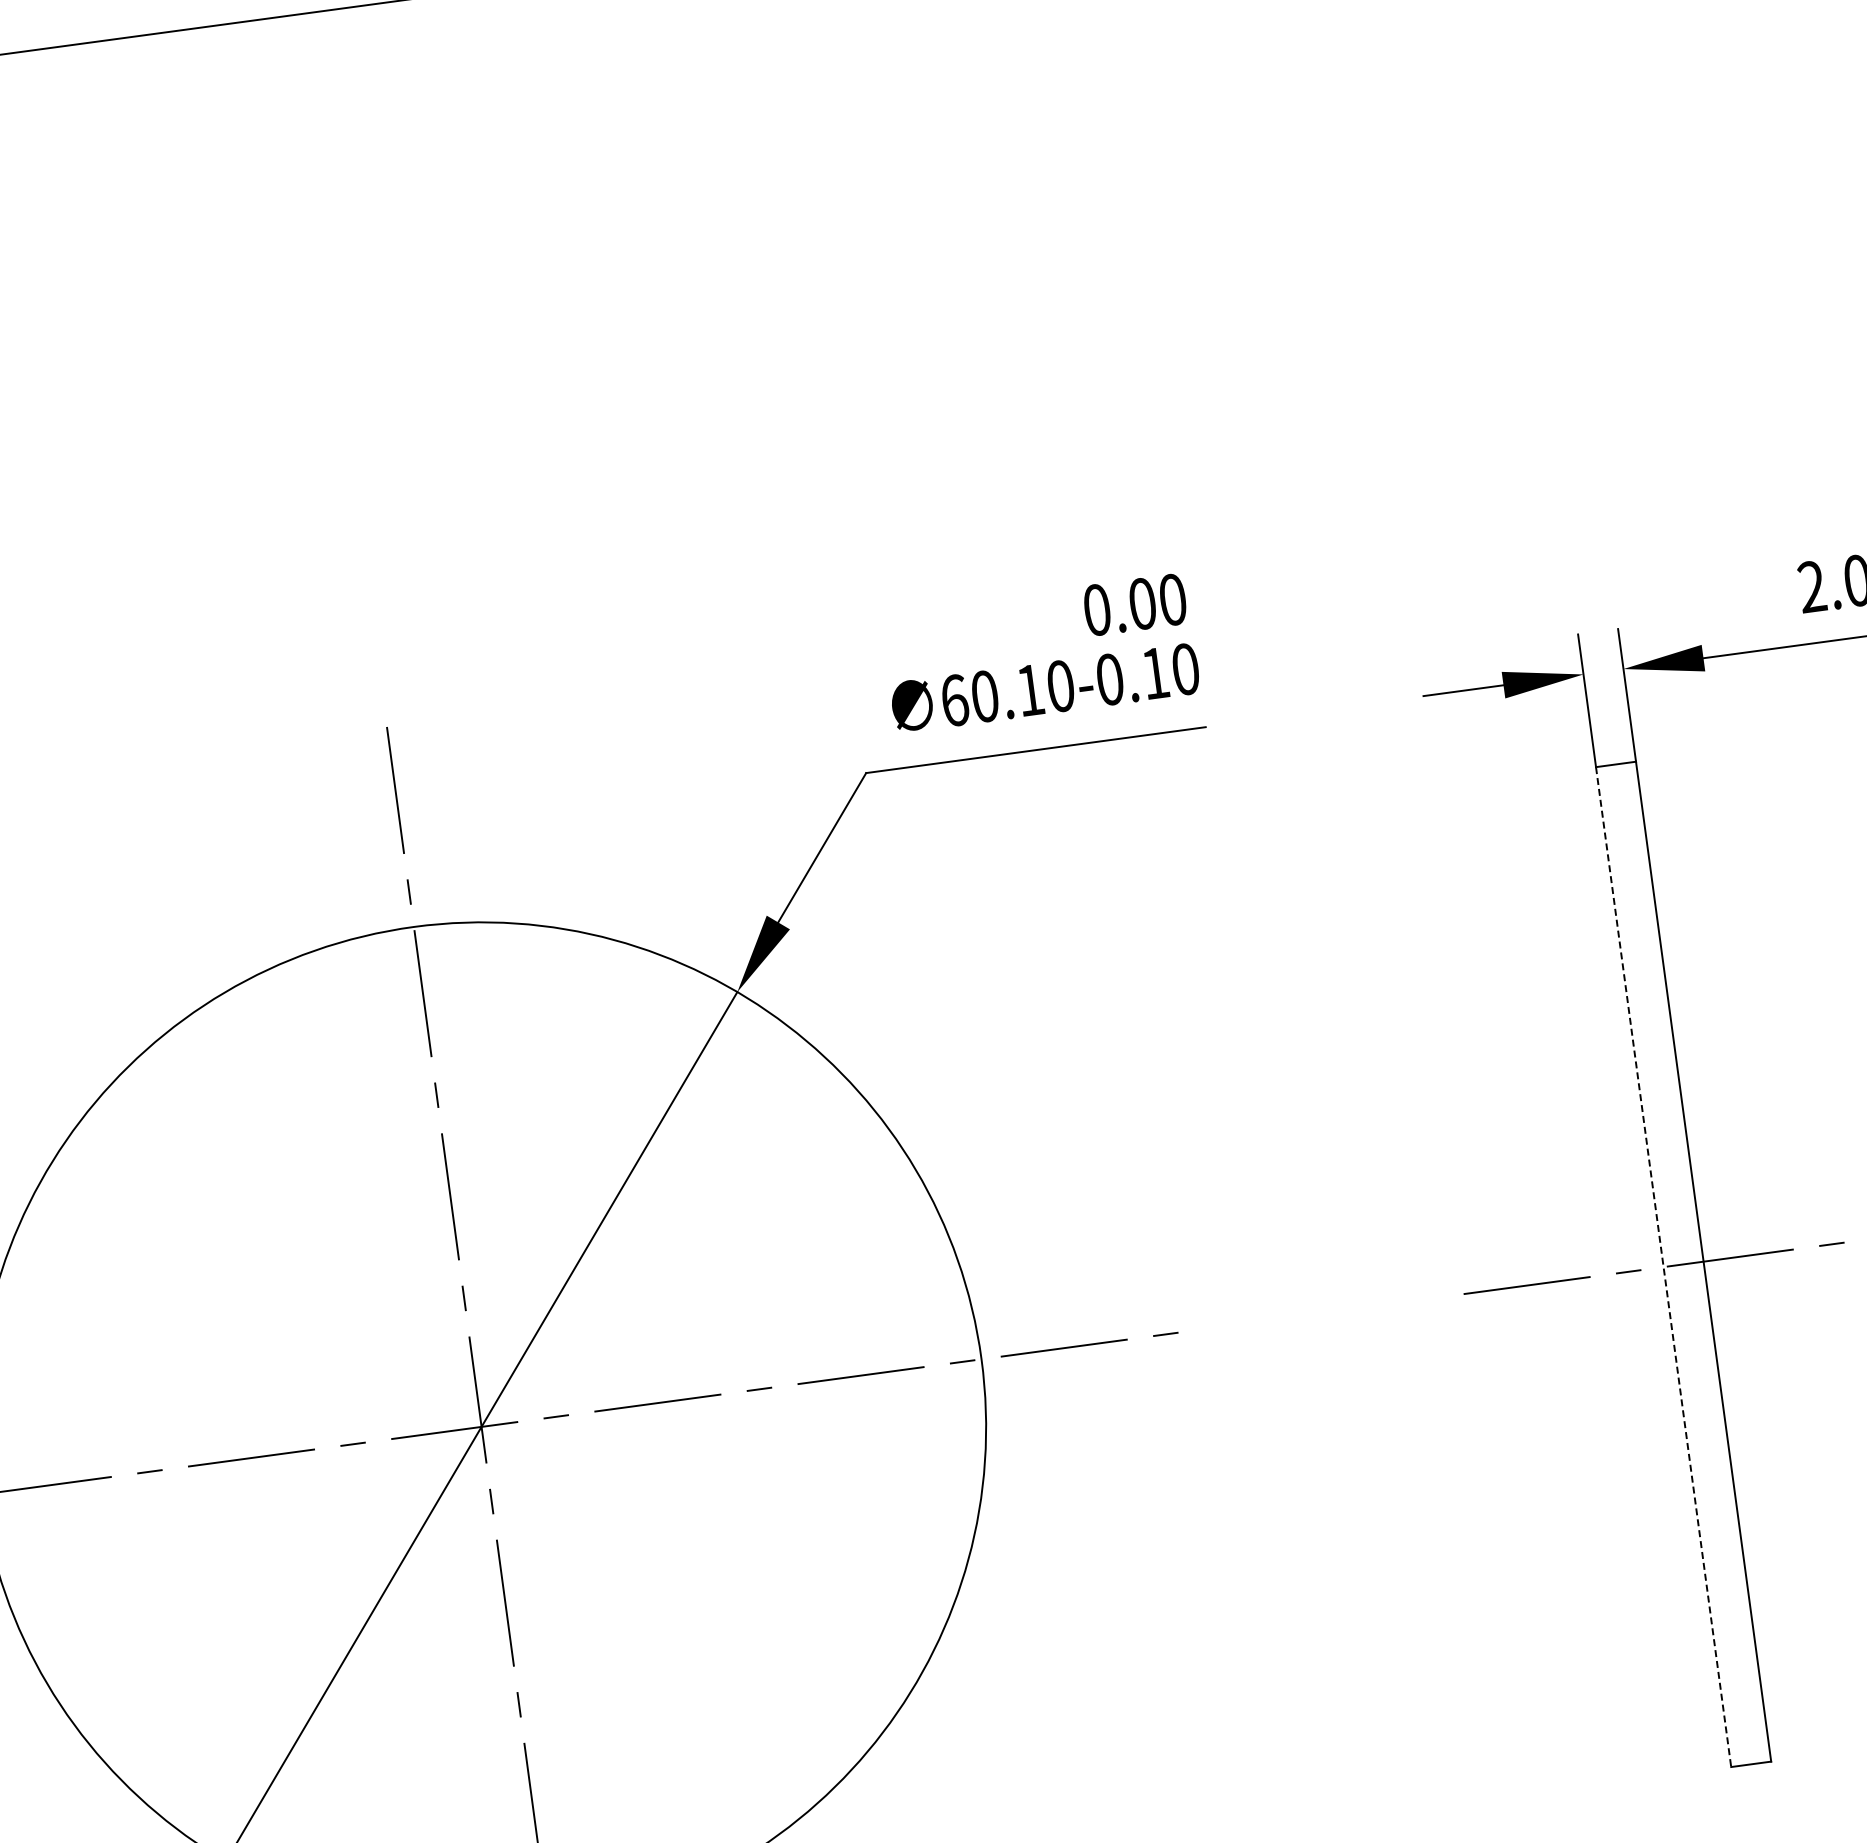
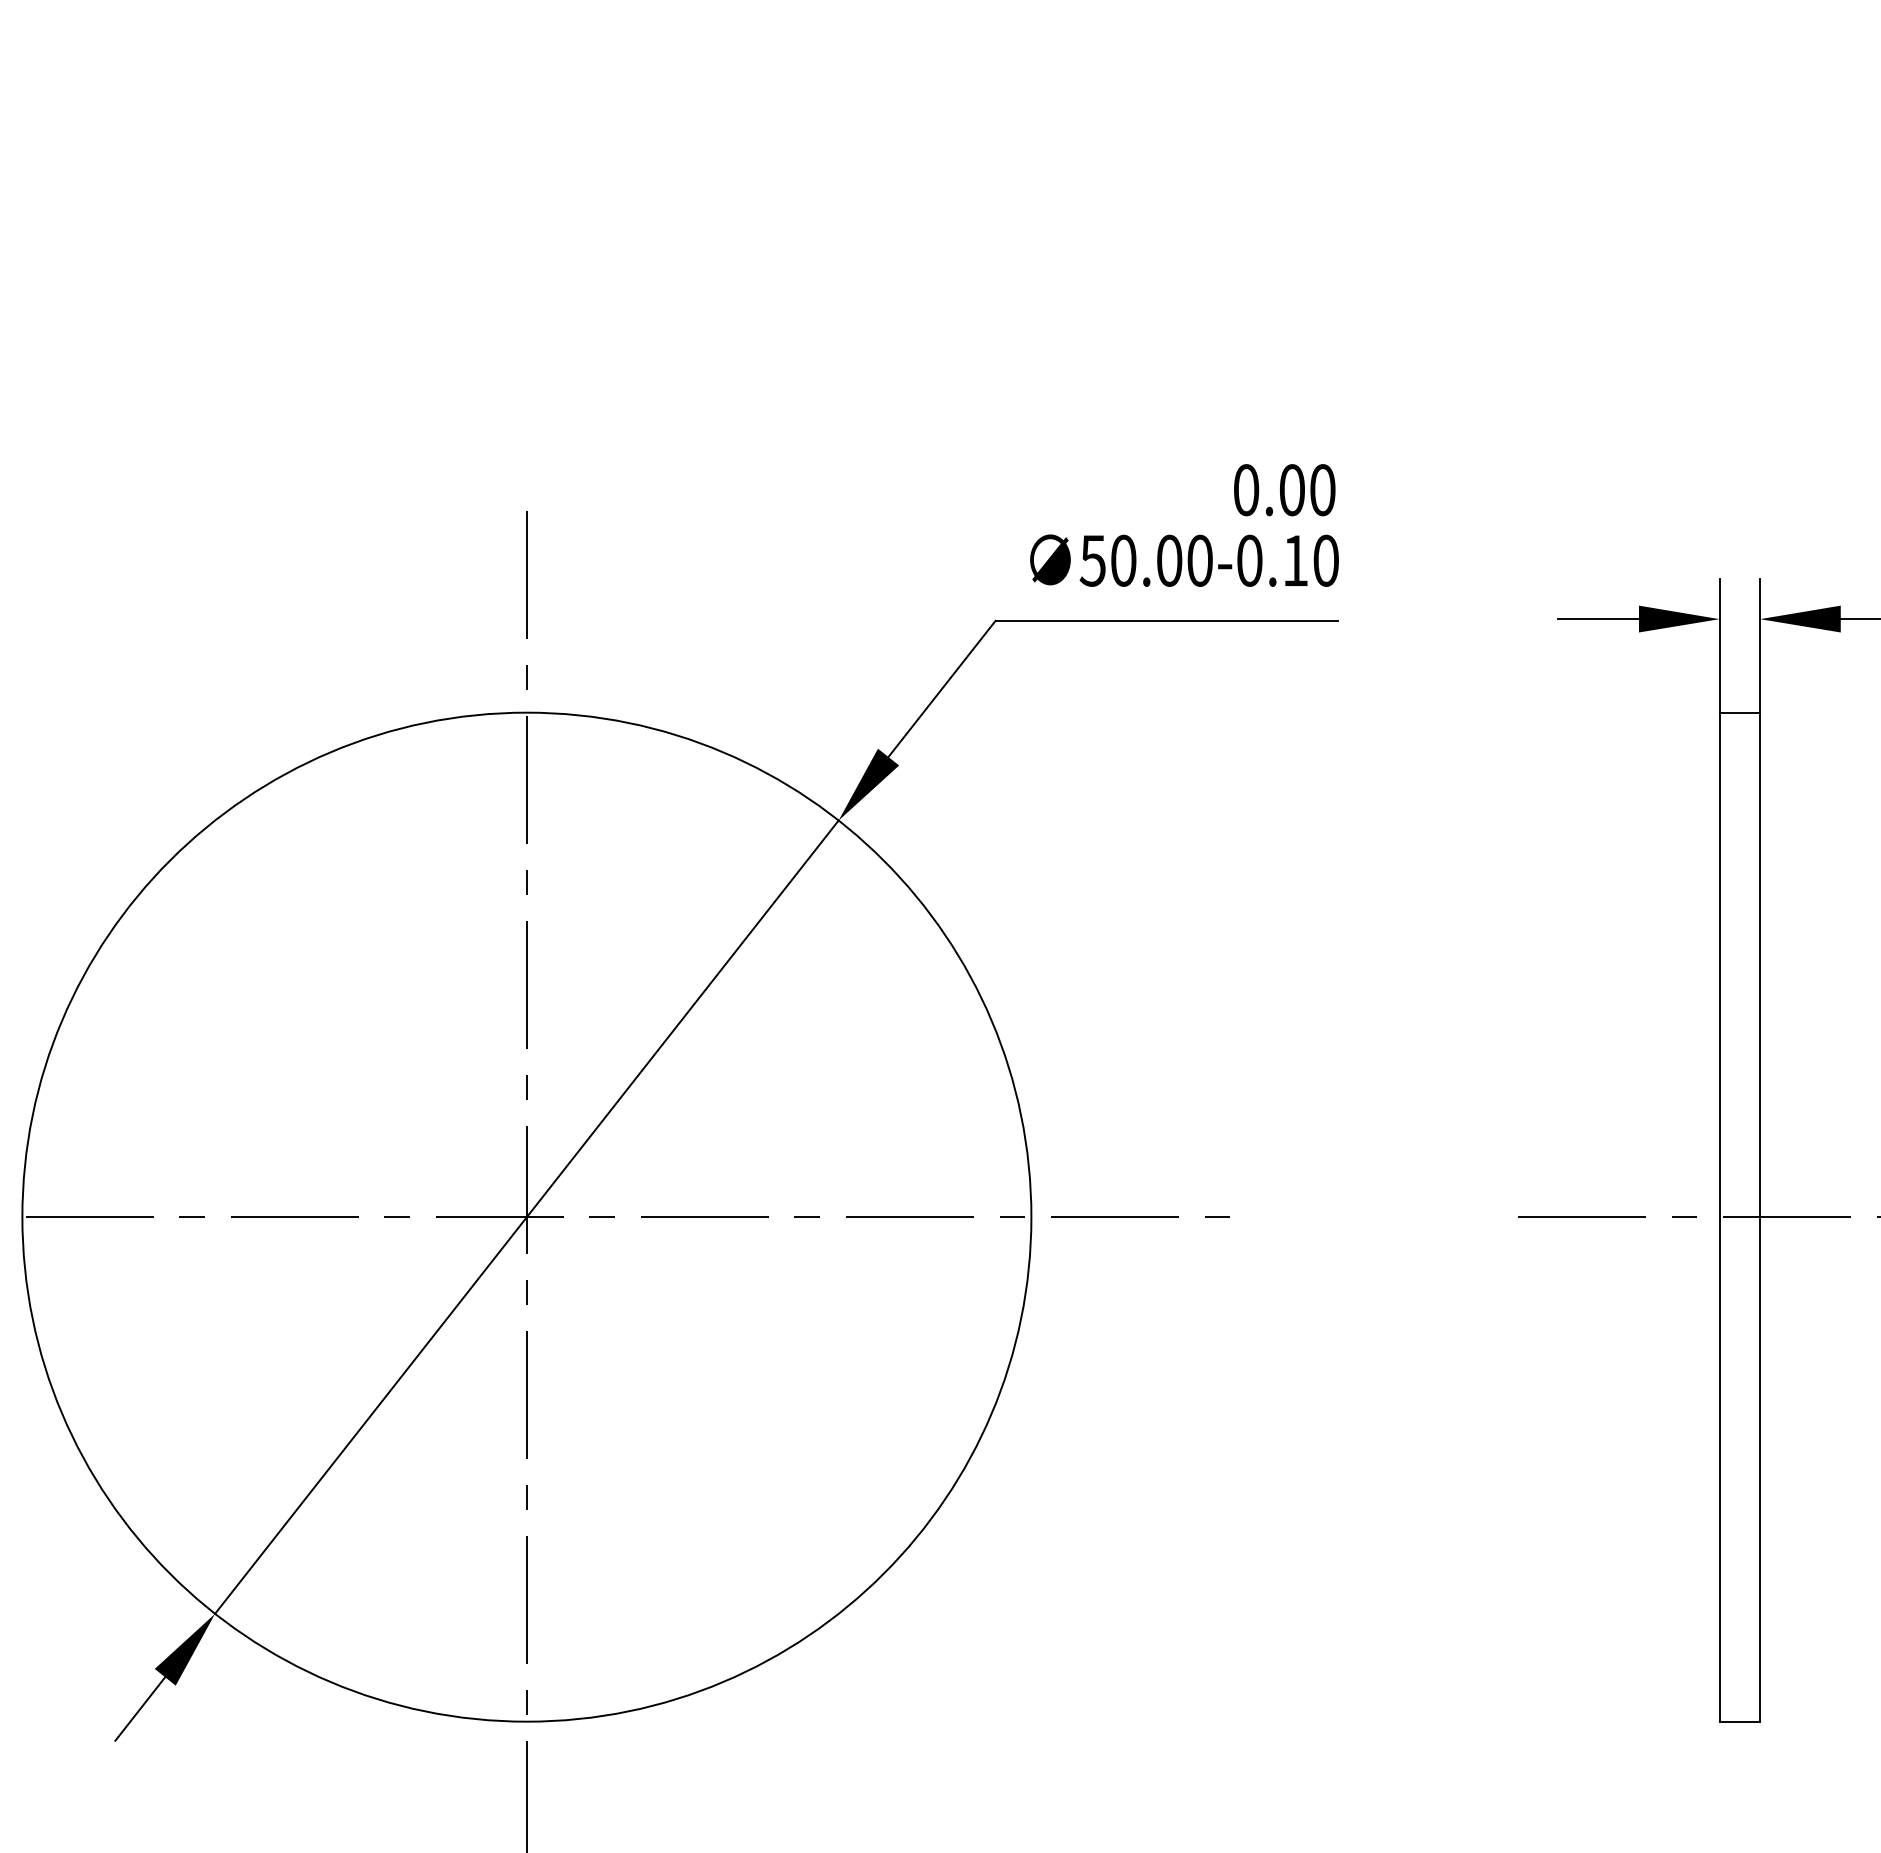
text: (991, 695) -> (1130, 560), 60.10 -> 50.00
line: (1663, 1267) -> (1719, 1217), dashed -> solid

